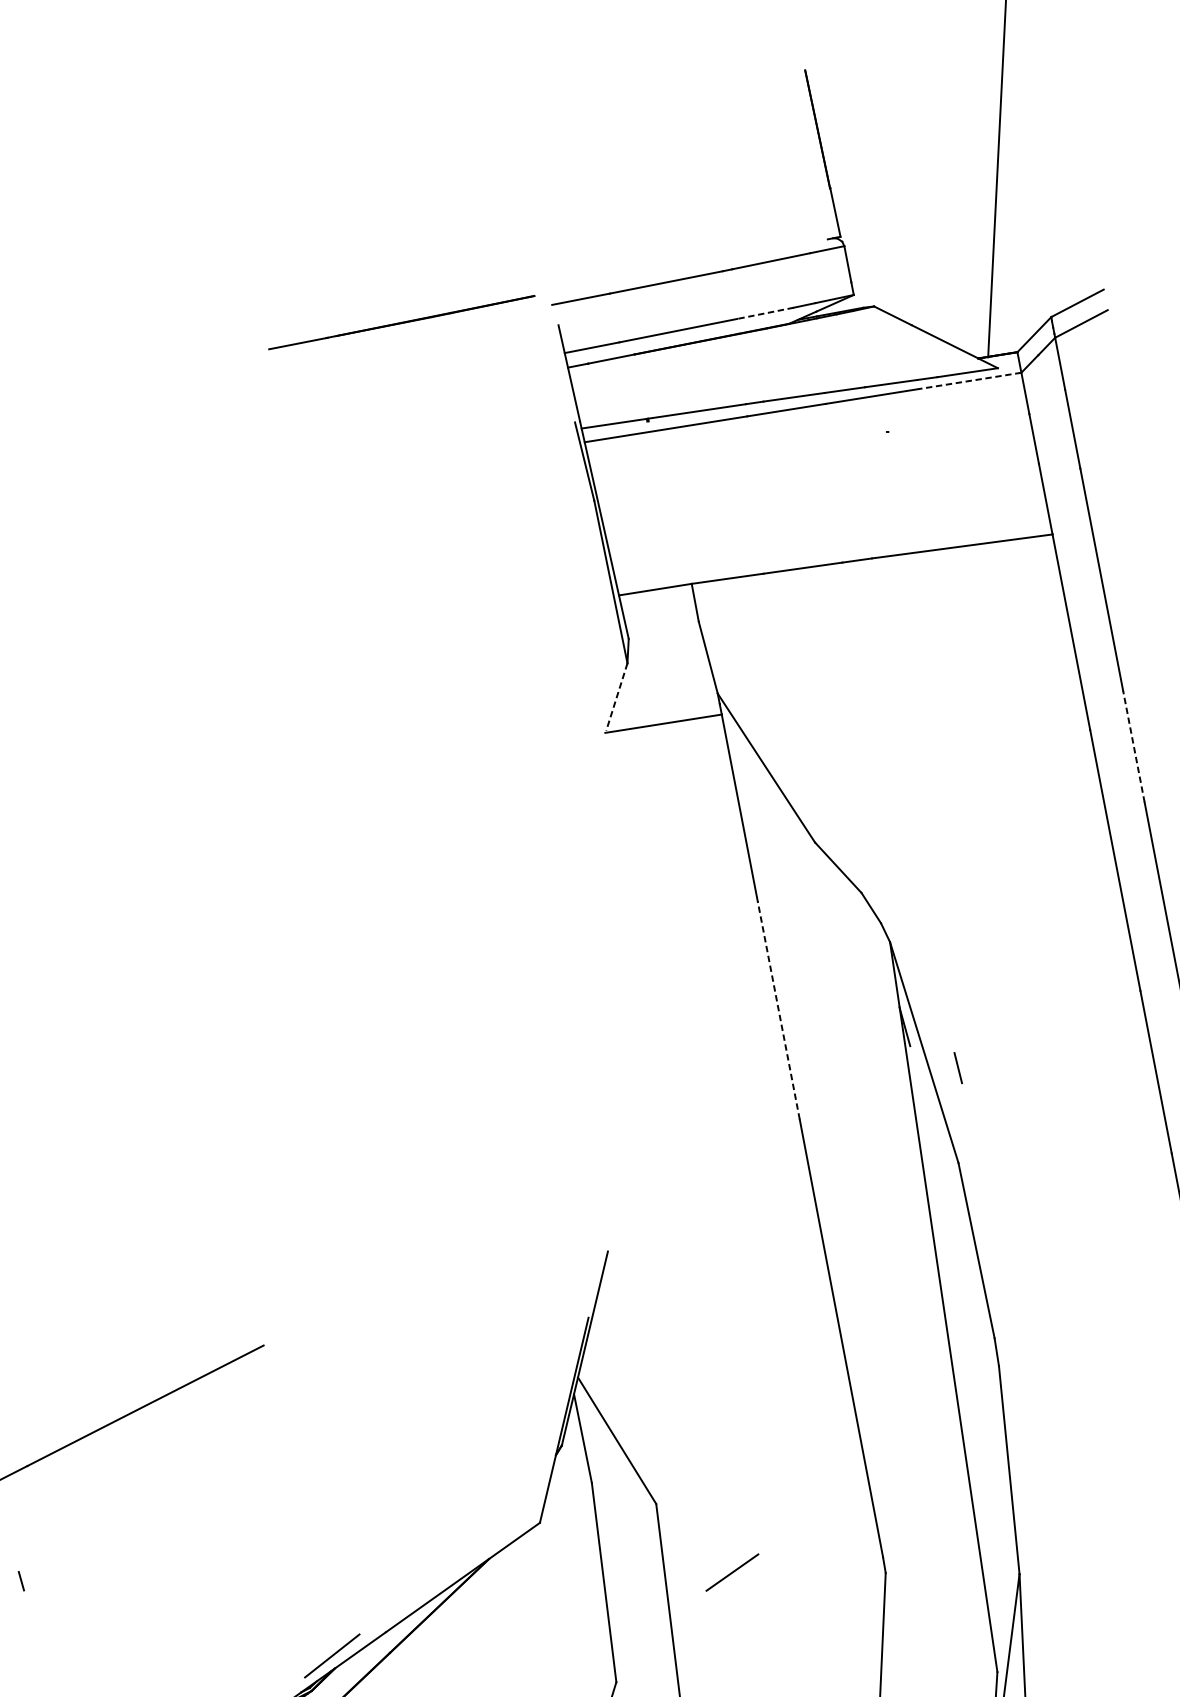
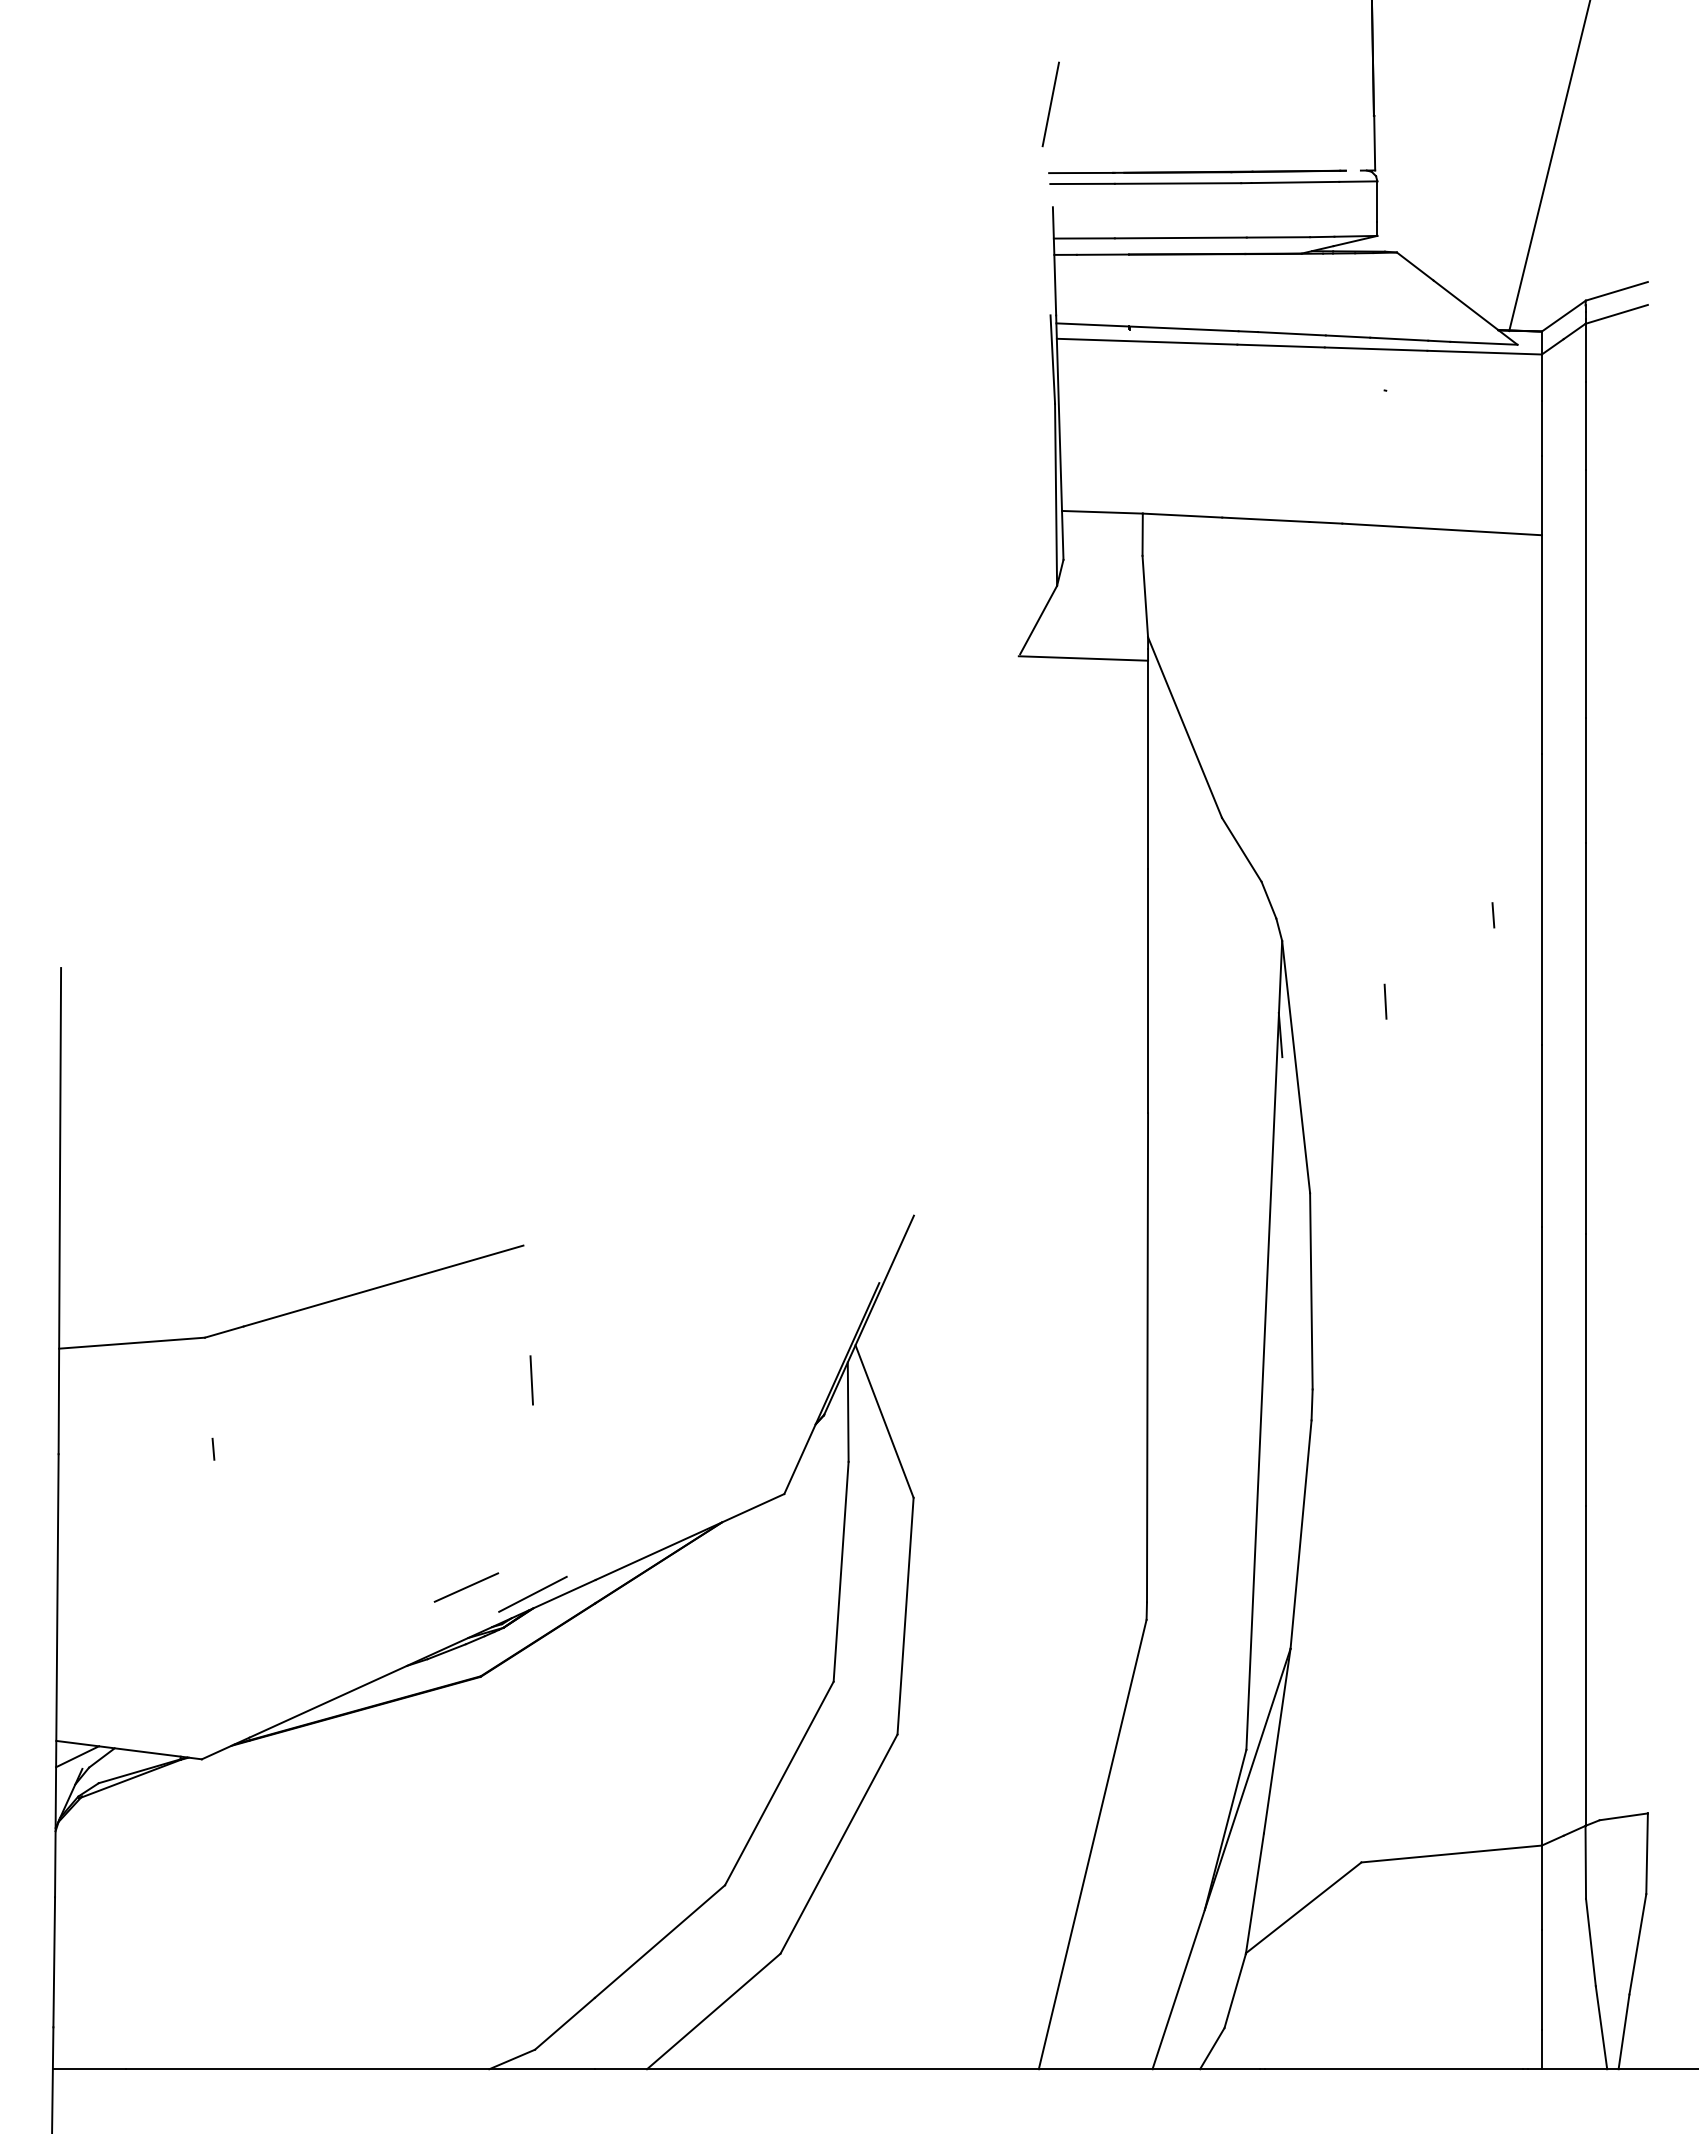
line: (538, 233) -> (1050, 104), added
line: (765, 313) -> (1278, 237), dashed -> solid
line: (401, 322) -> (1197, 171), moved
line: (969, 380) -> (1484, 352), dashed -> solid
line: (616, 697) -> (1038, 620), dashed -> solid
line: (1133, 746) -> (1585, 780), dashed -> solid
line: (1074, 883) -> (1493, 915), added
line: (779, 1010) -> (1148, 991), dashed -> solid
line: (958, 1067) -> (1385, 1001), moved
line: (294, 1464) -> (531, 1380), added
line: (732, 1572) -> (466, 1587), moved

